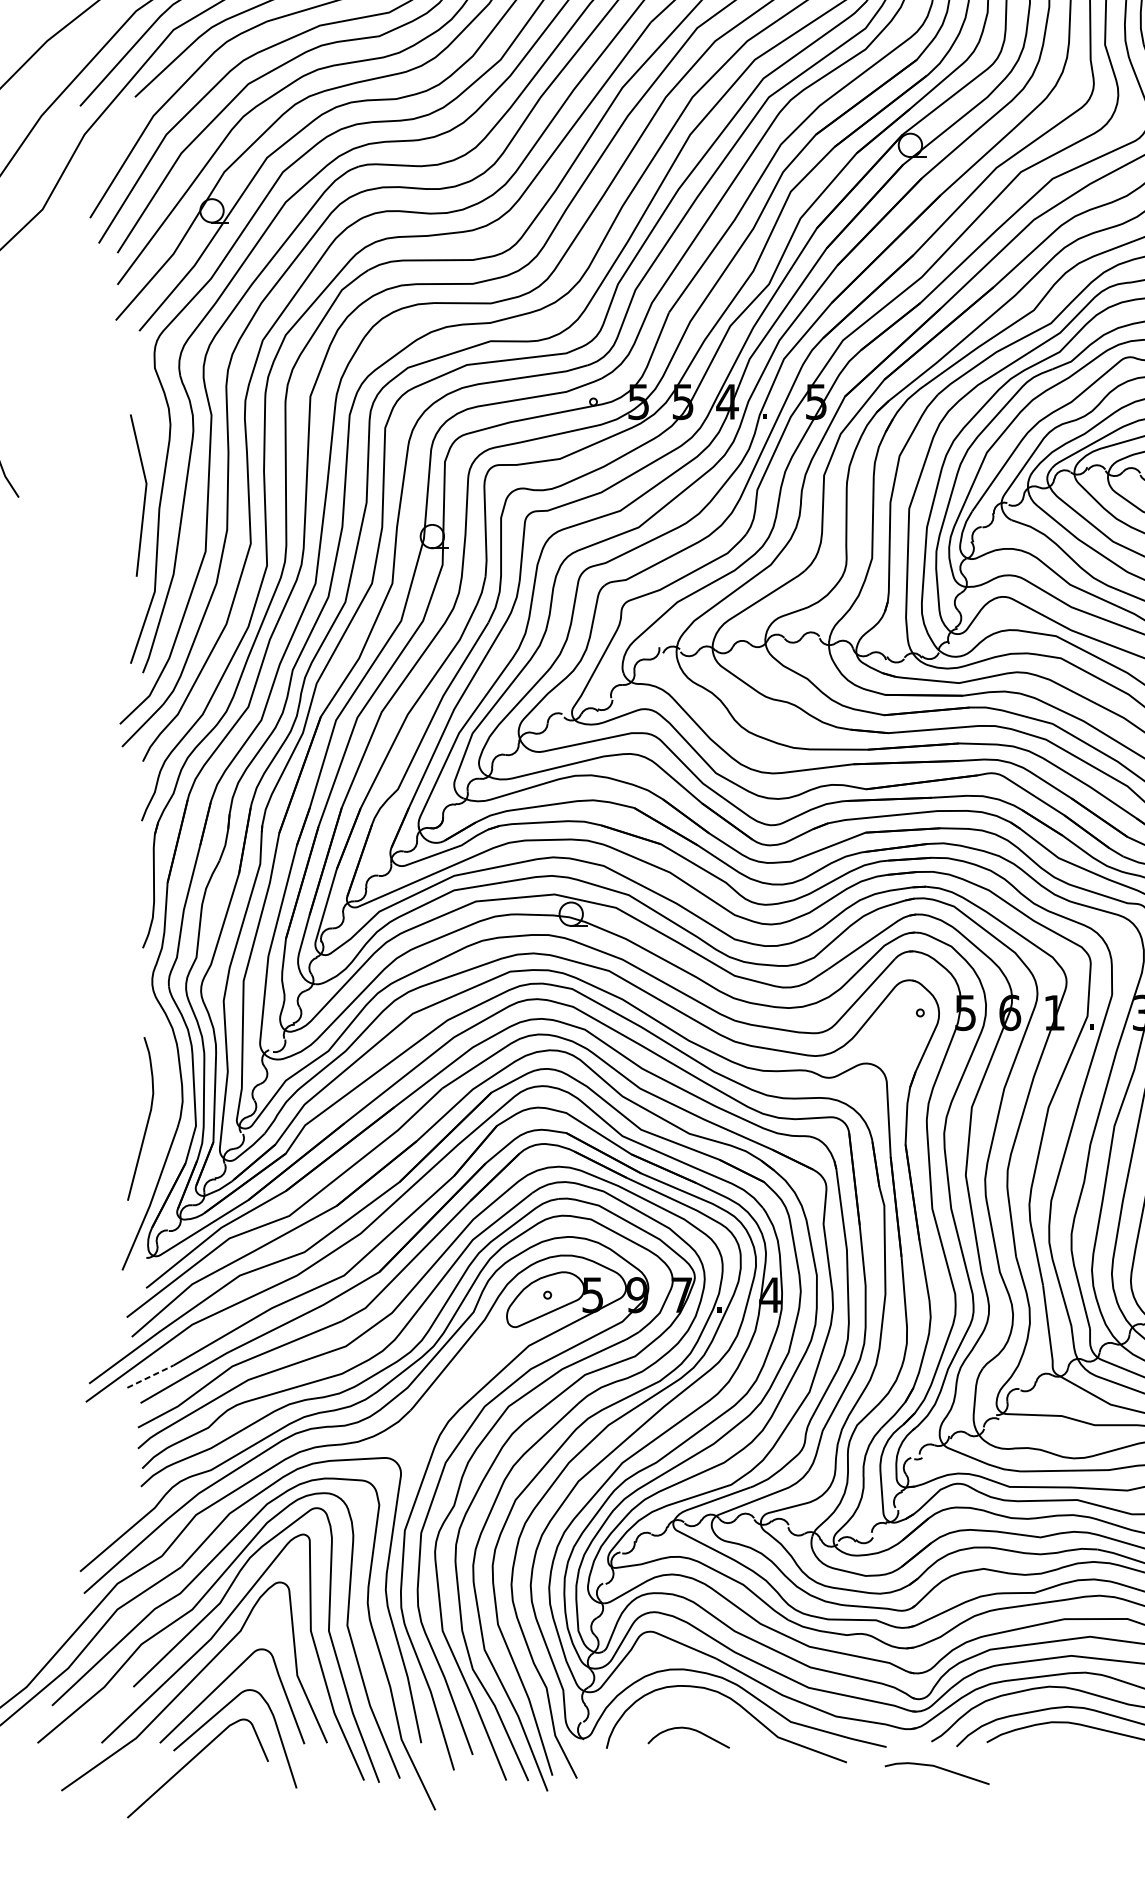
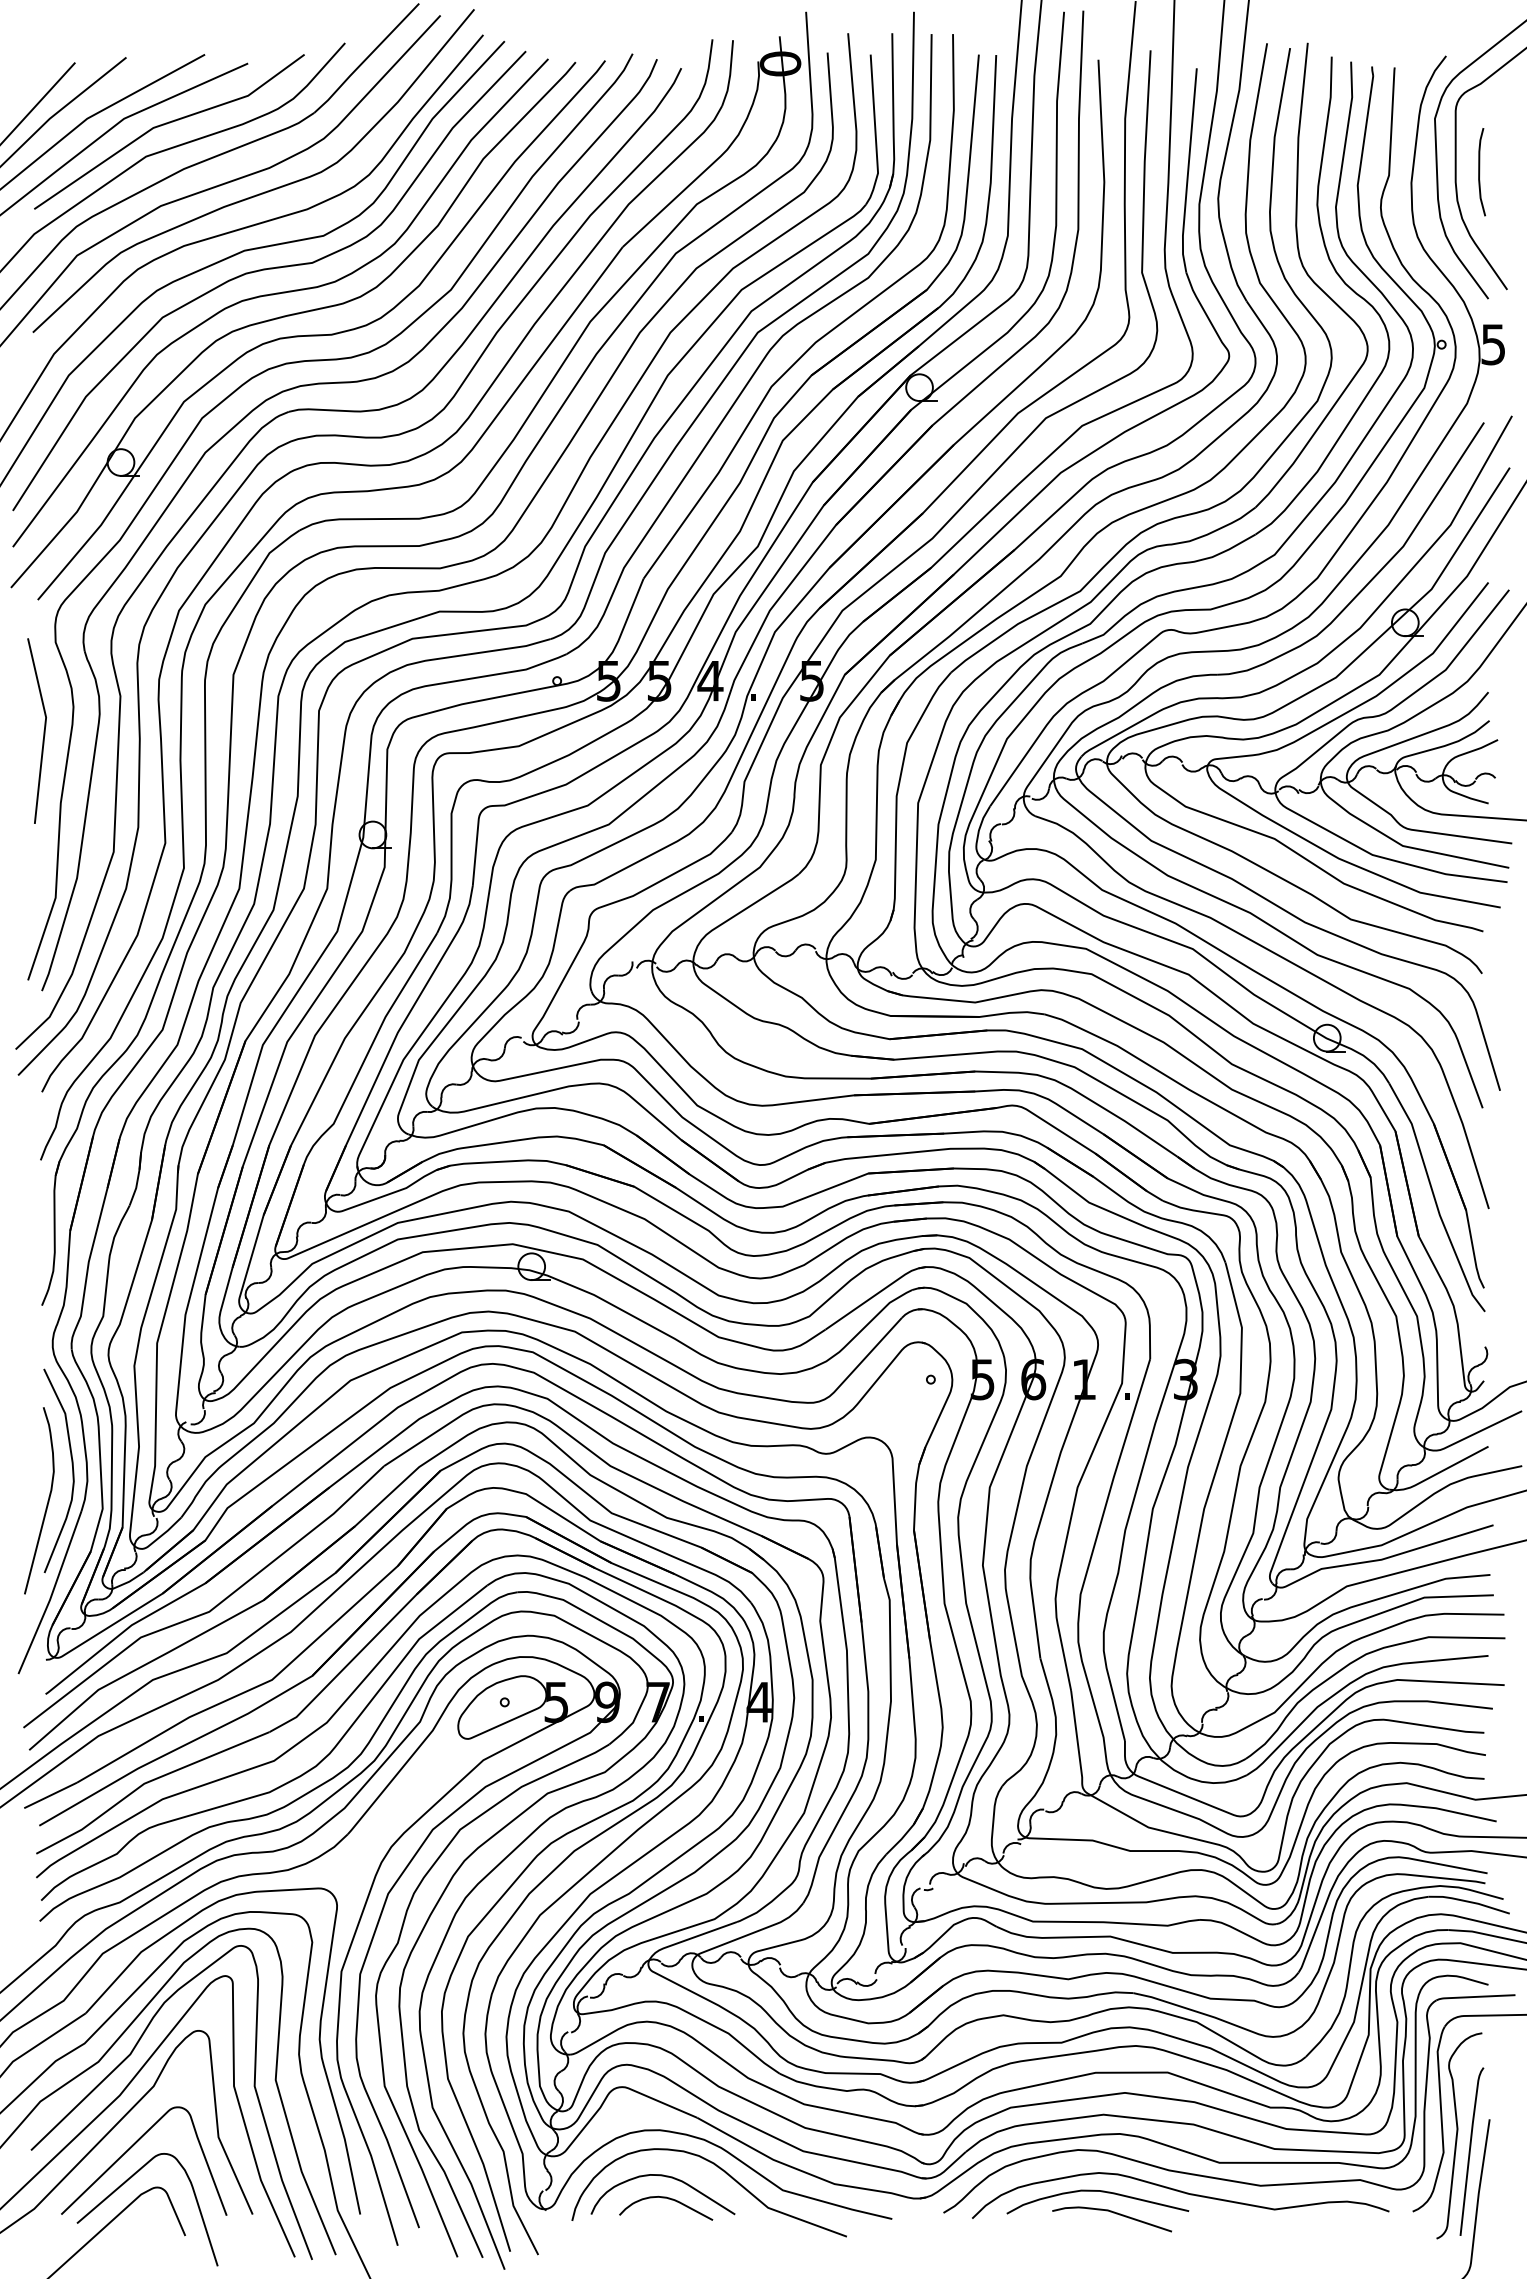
line: (144, 495) -> (43, 730), moved
curve: (169, 1092) -> (72, 1470), added
line: (151, 1376) -> (51, 1795), dashed -> solid
curve: (689, 1710) -> (666, 2177), added
curve: (938, 1768) -> (1113, 2213), moved

